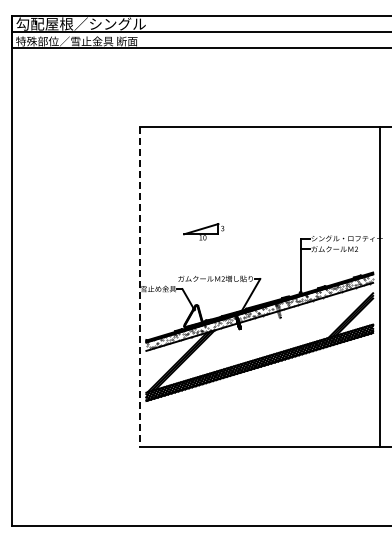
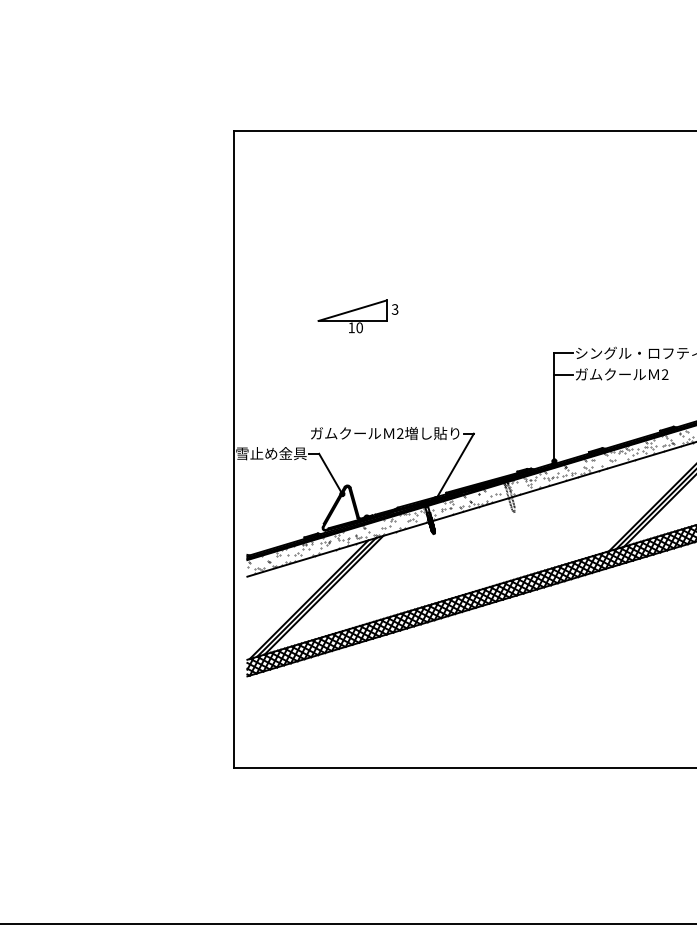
part: (203, 231) -> (357, 315), moved
line: (139, 287) -> (233, 450), dashed -> solid

